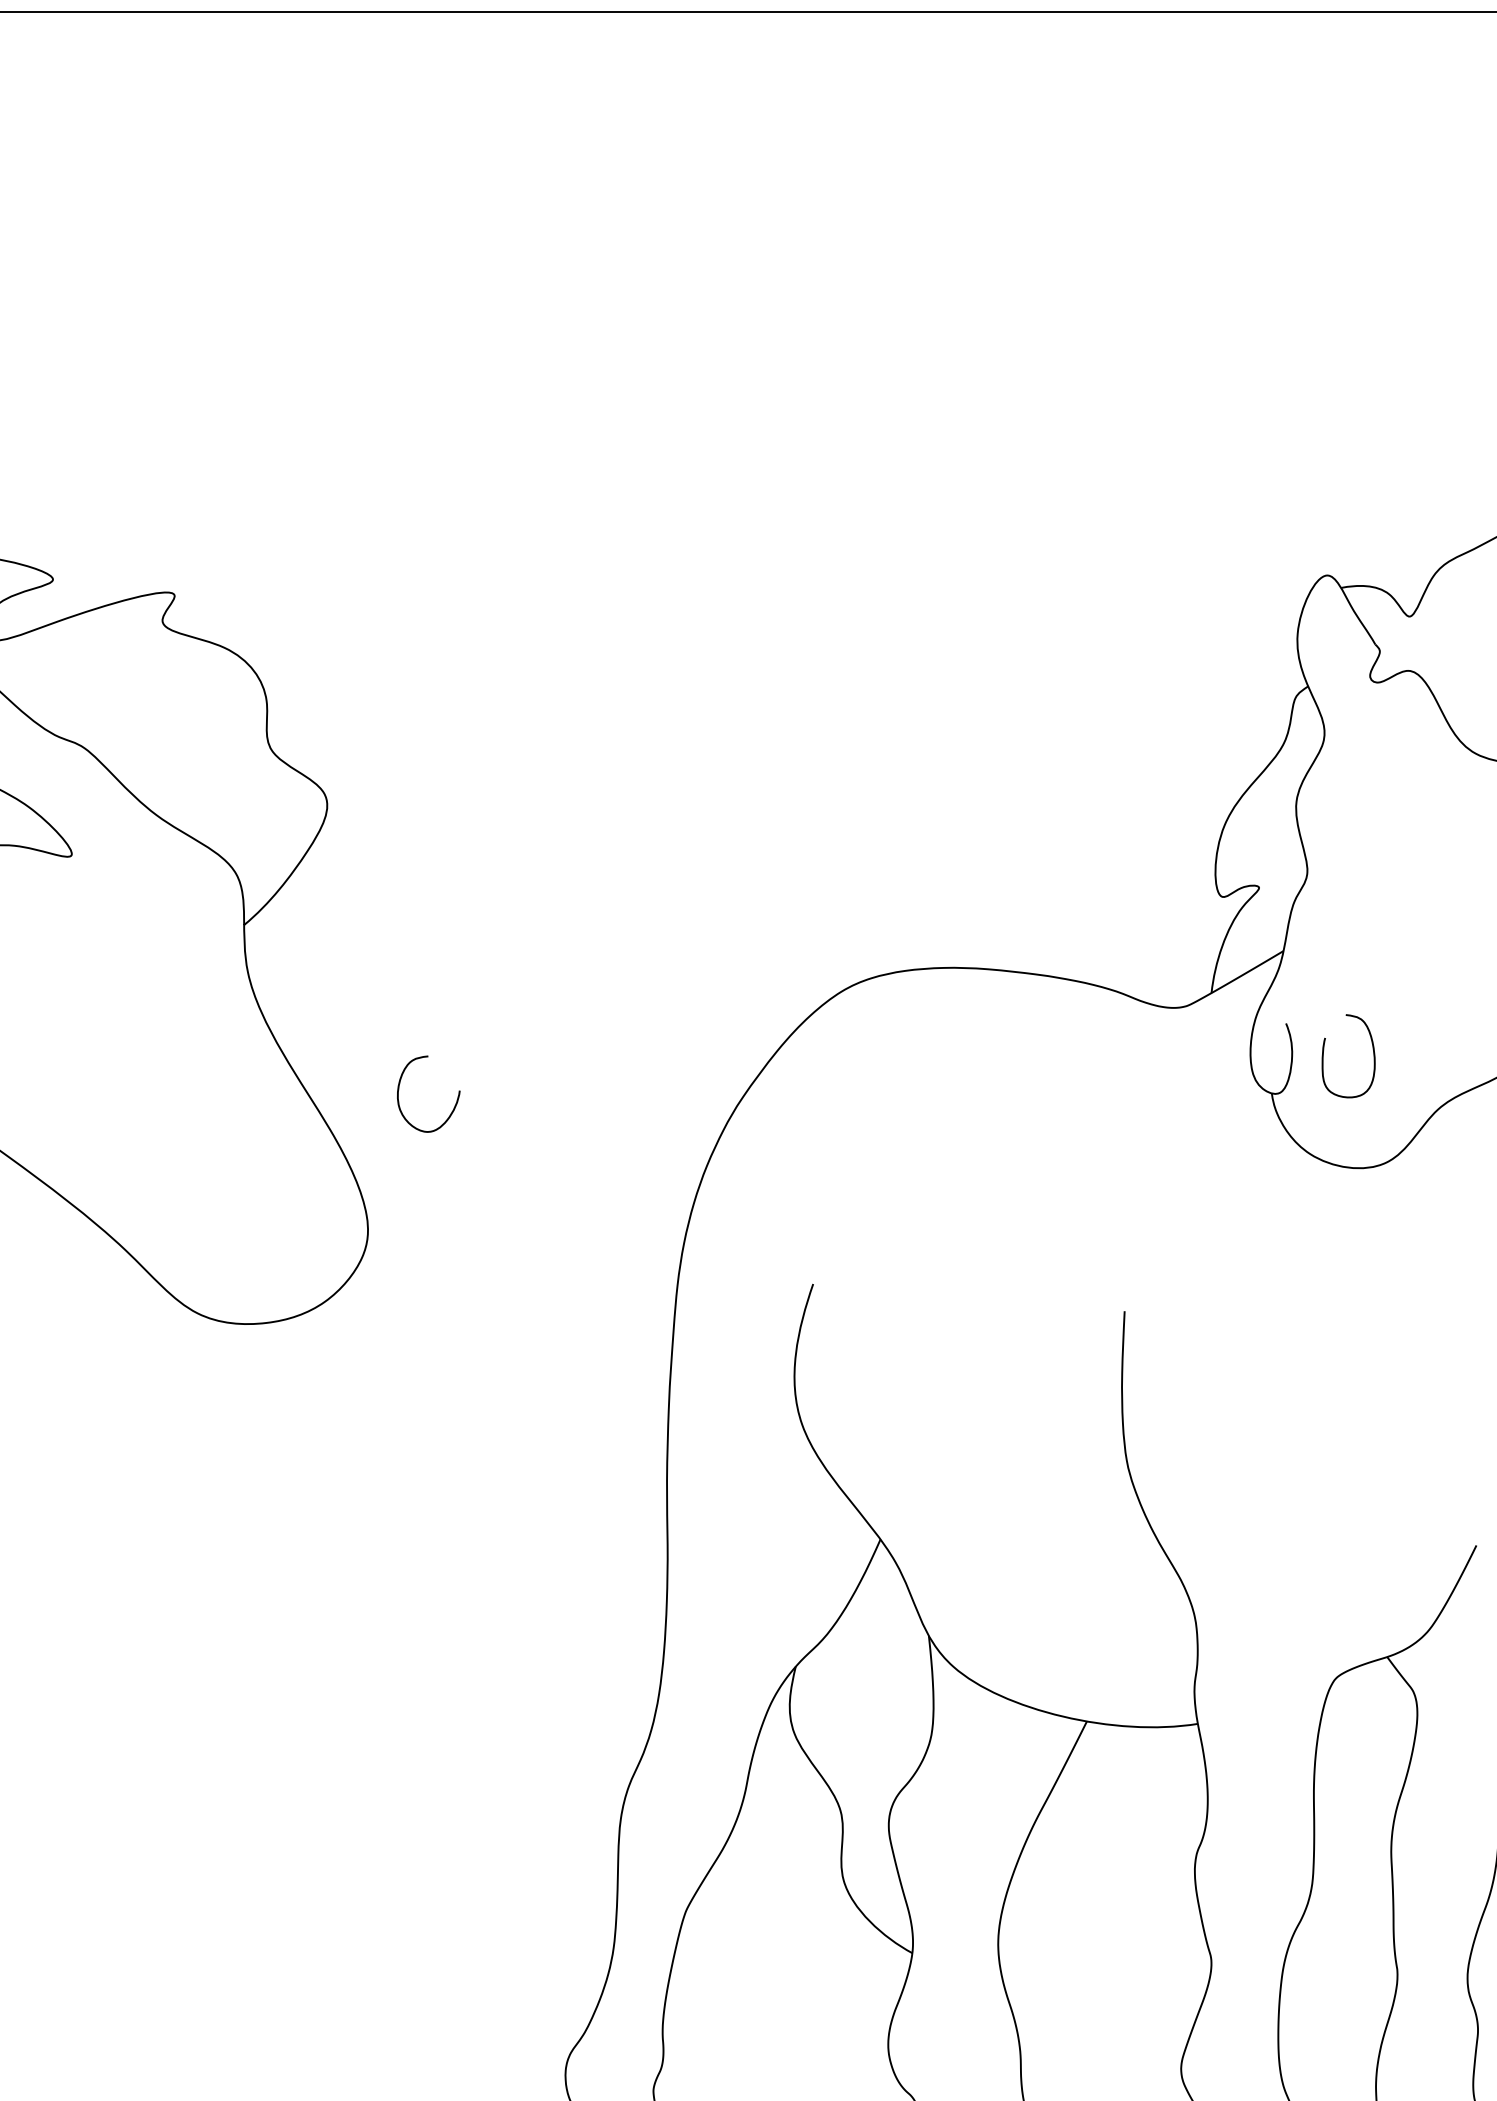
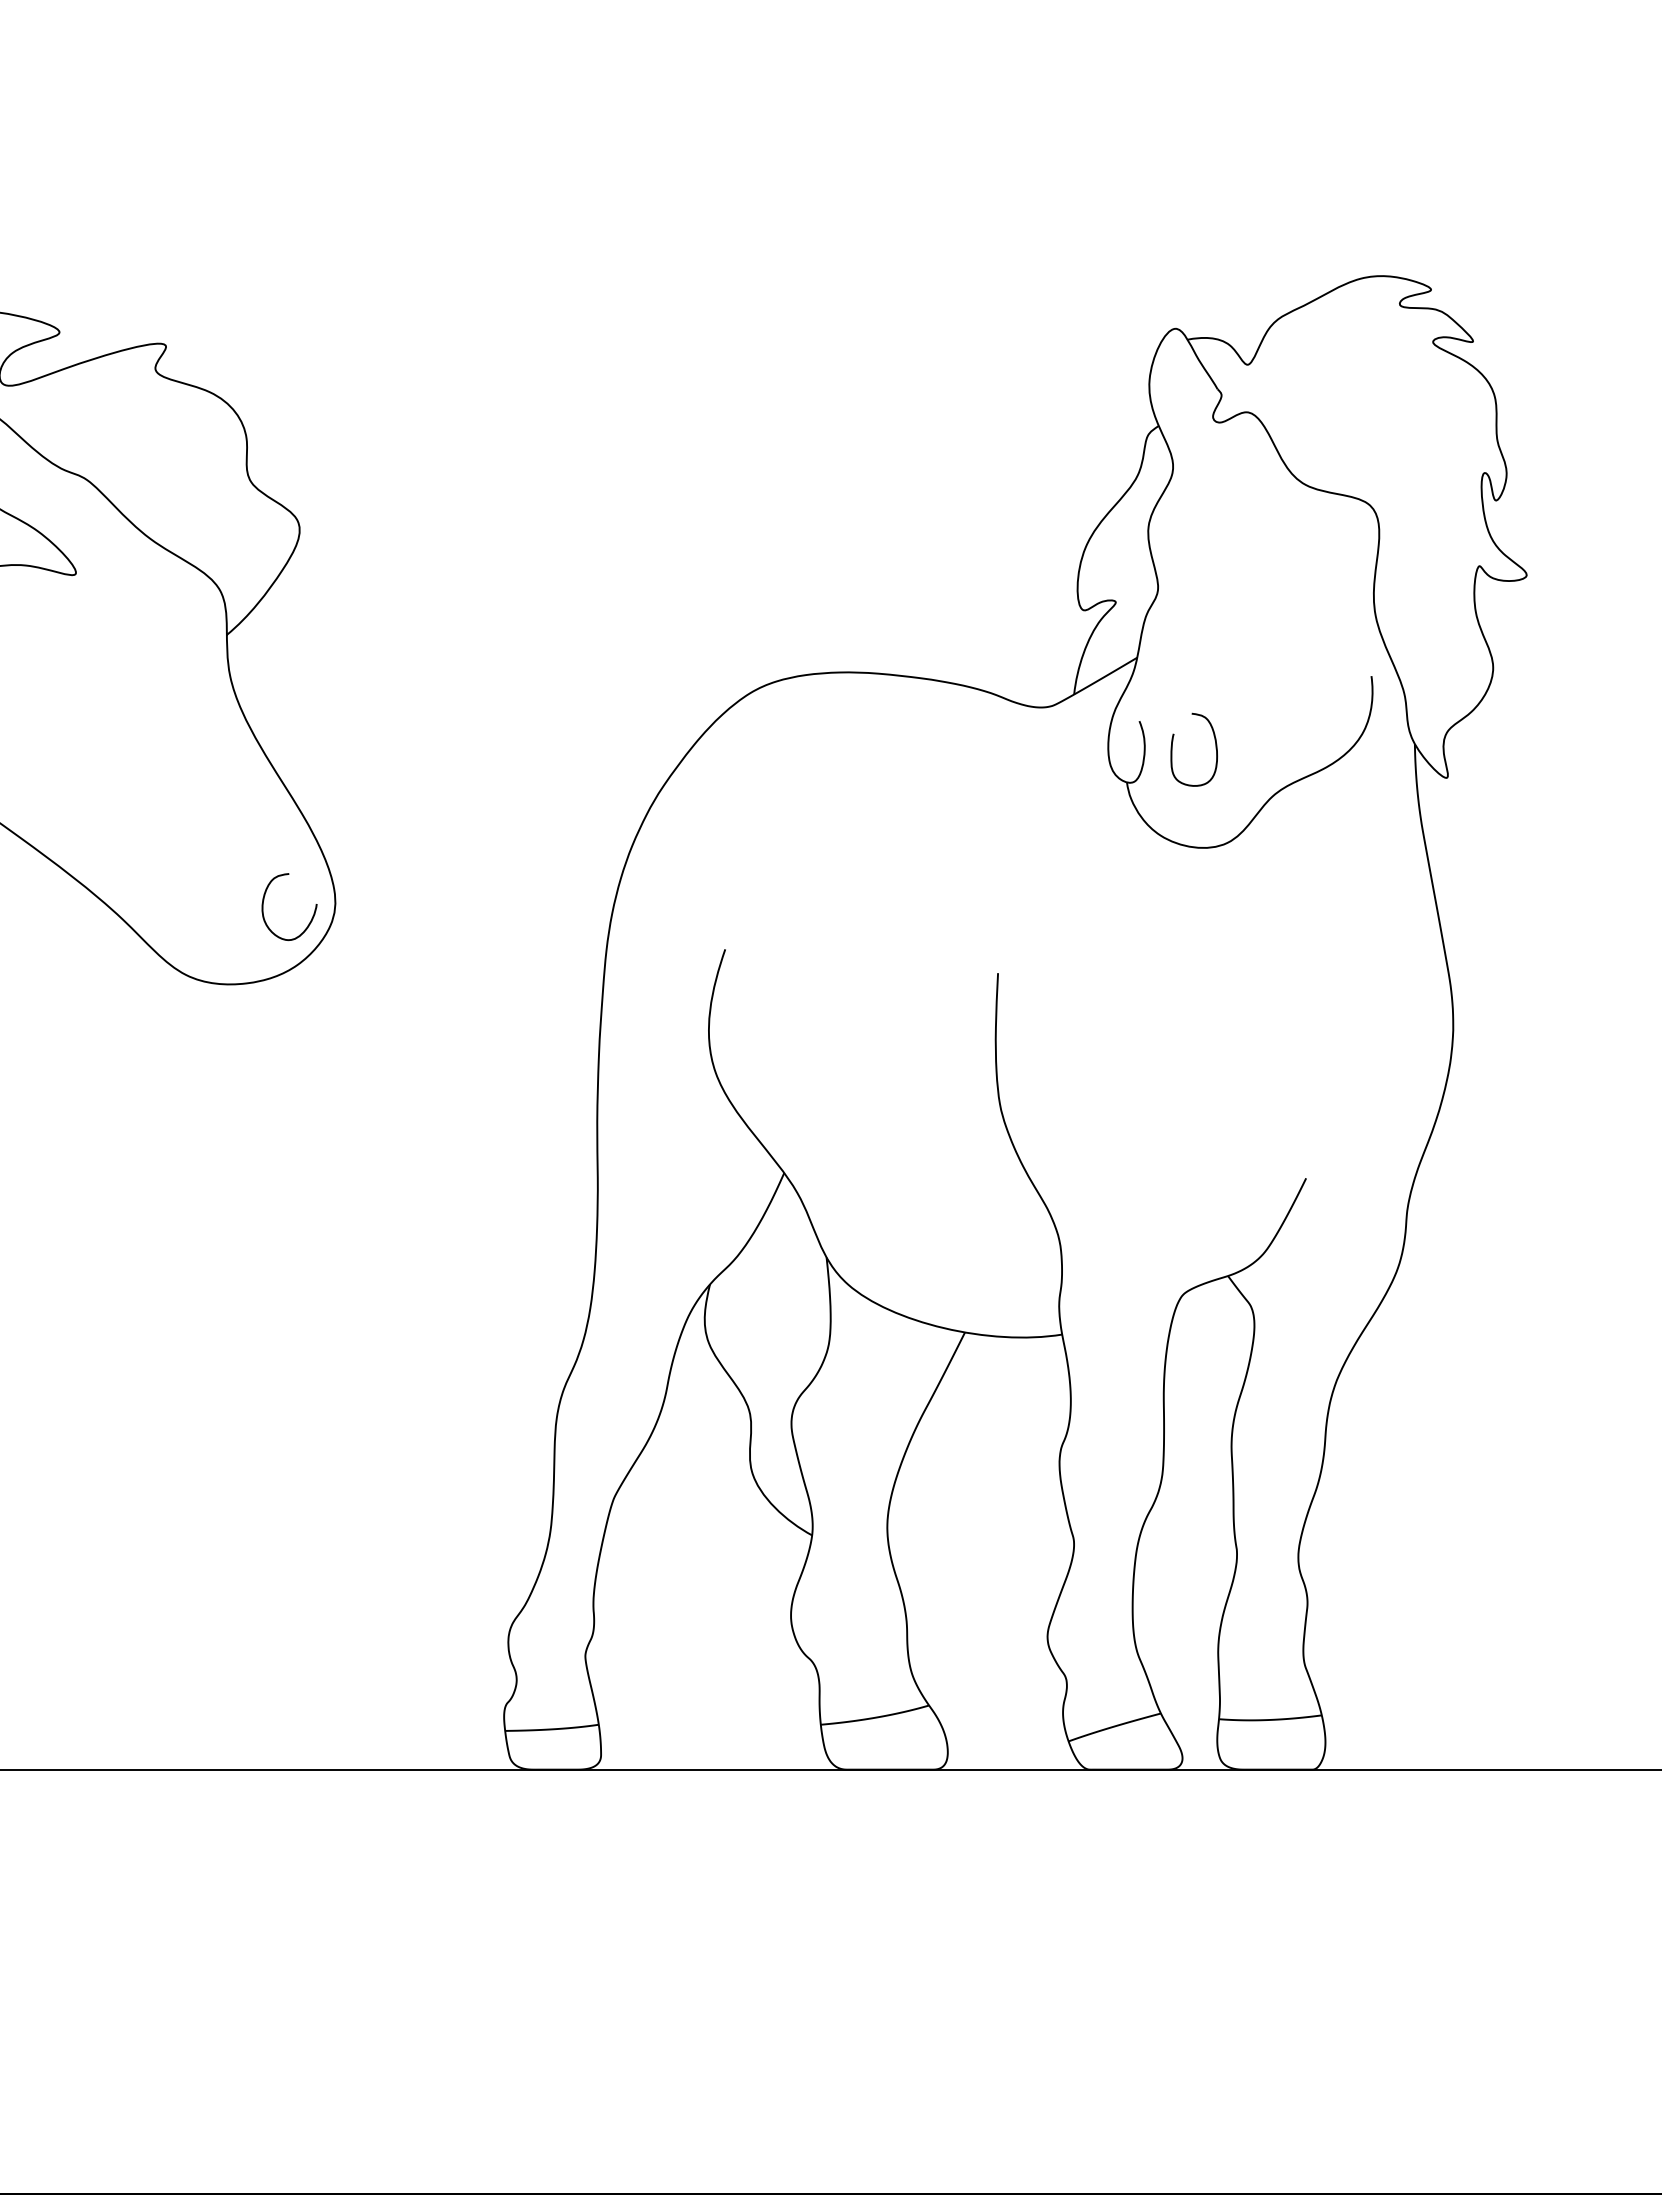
curve: (454, 1103) -> (312, 915), moved

